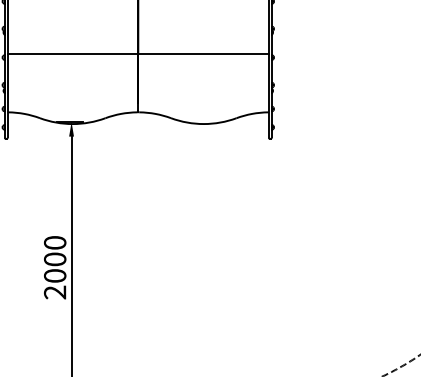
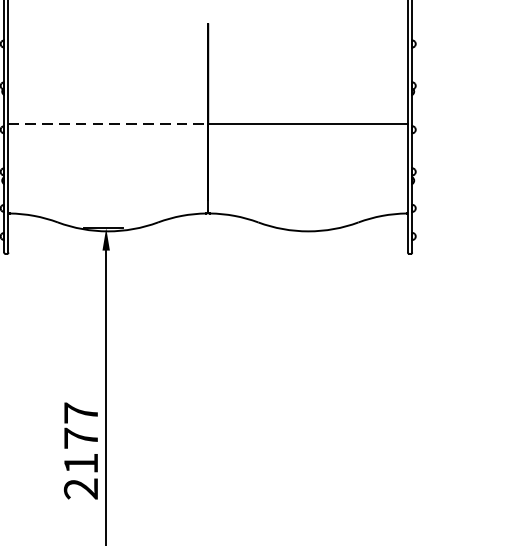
line: (73, 53) -> (109, 123), solid -> dashed
text: (55, 259) -> (81, 438), 2000 -> 2177

